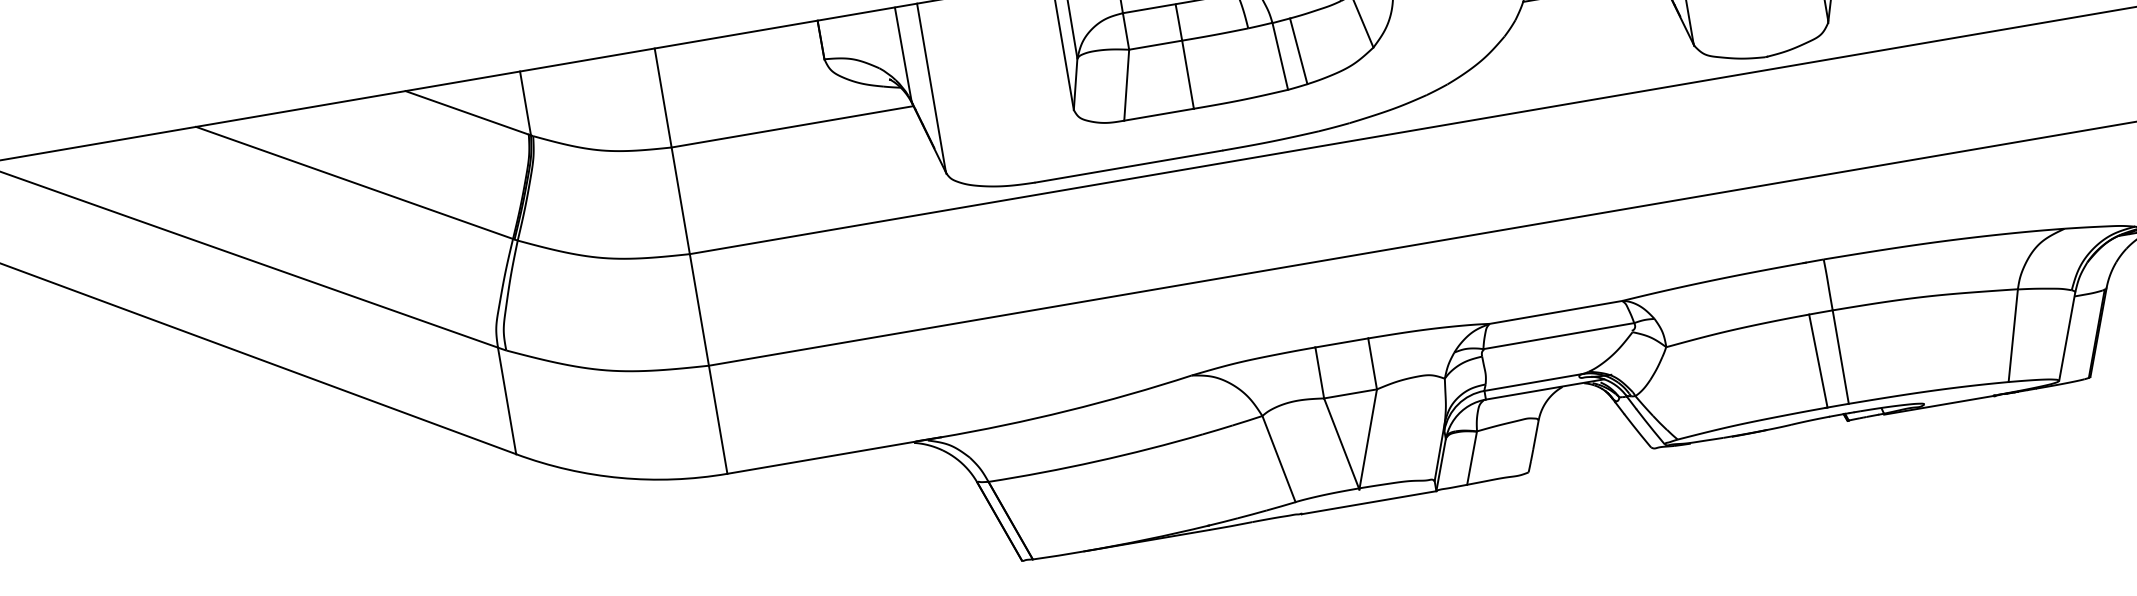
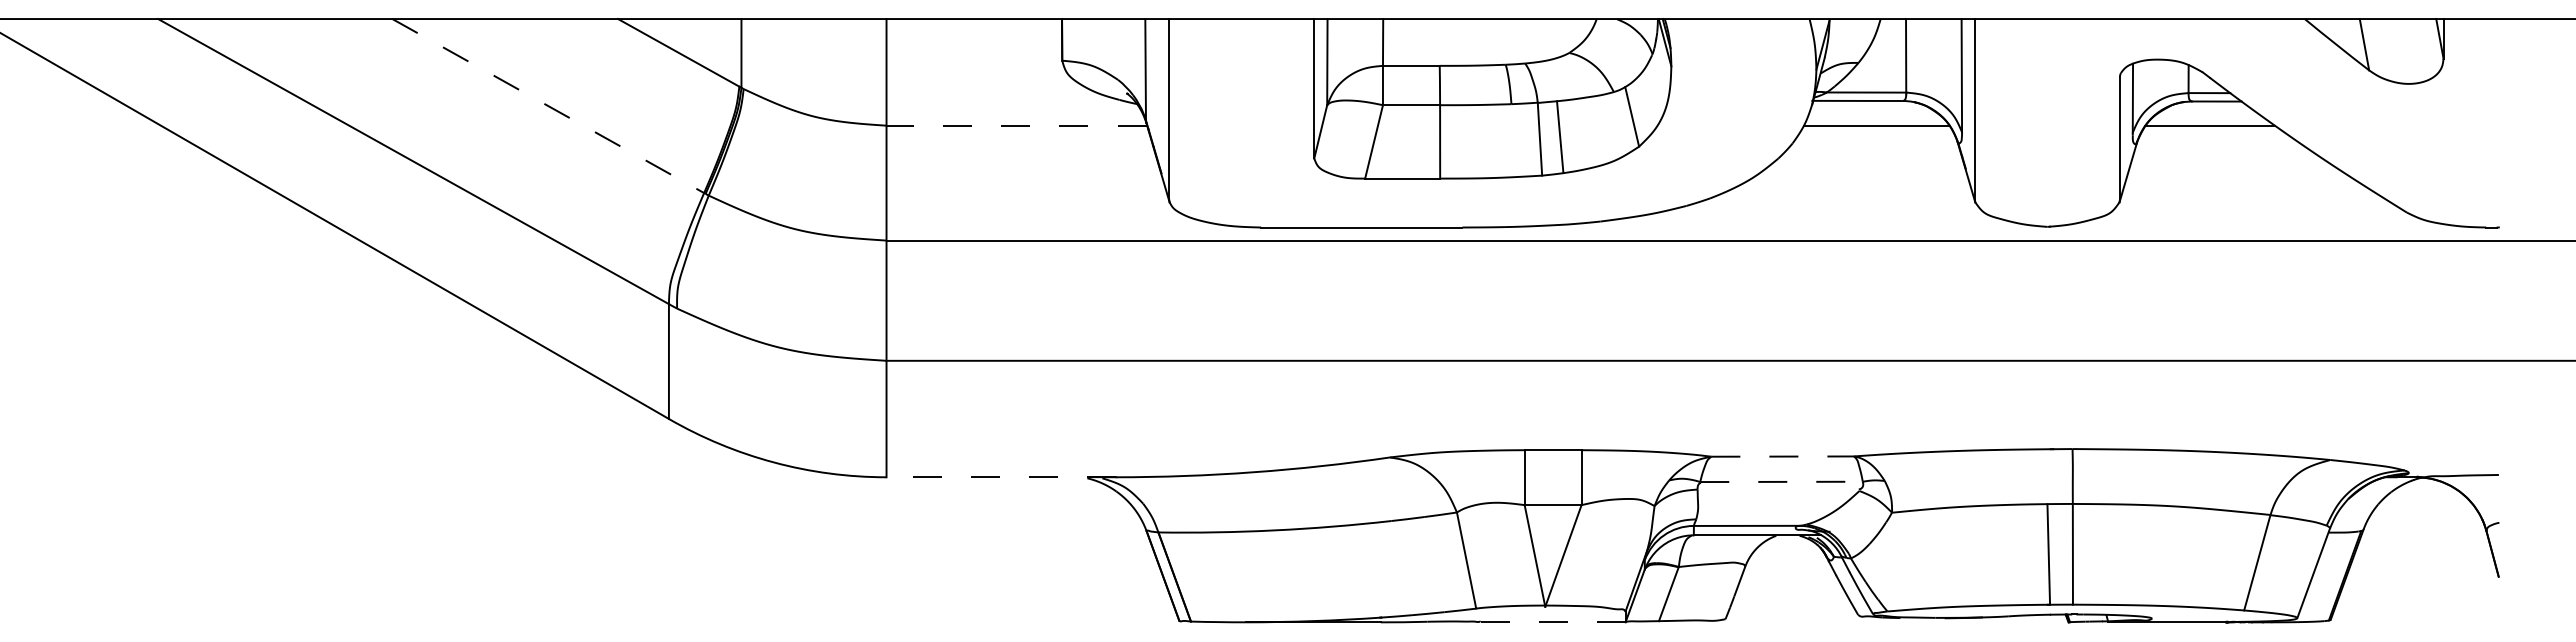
line: (792, 126) -> (1016, 125), solid -> dashed
line: (355, 183) -> (549, 106), solid -> dashed
line: (1556, 312) -> (1783, 456), solid -> dashed
line: (1559, 335) -> (1782, 481), solid -> dashed
line: (834, 455) -> (1001, 477), solid -> dashed
line: (1369, 502) -> (1553, 622), solid -> dashed

